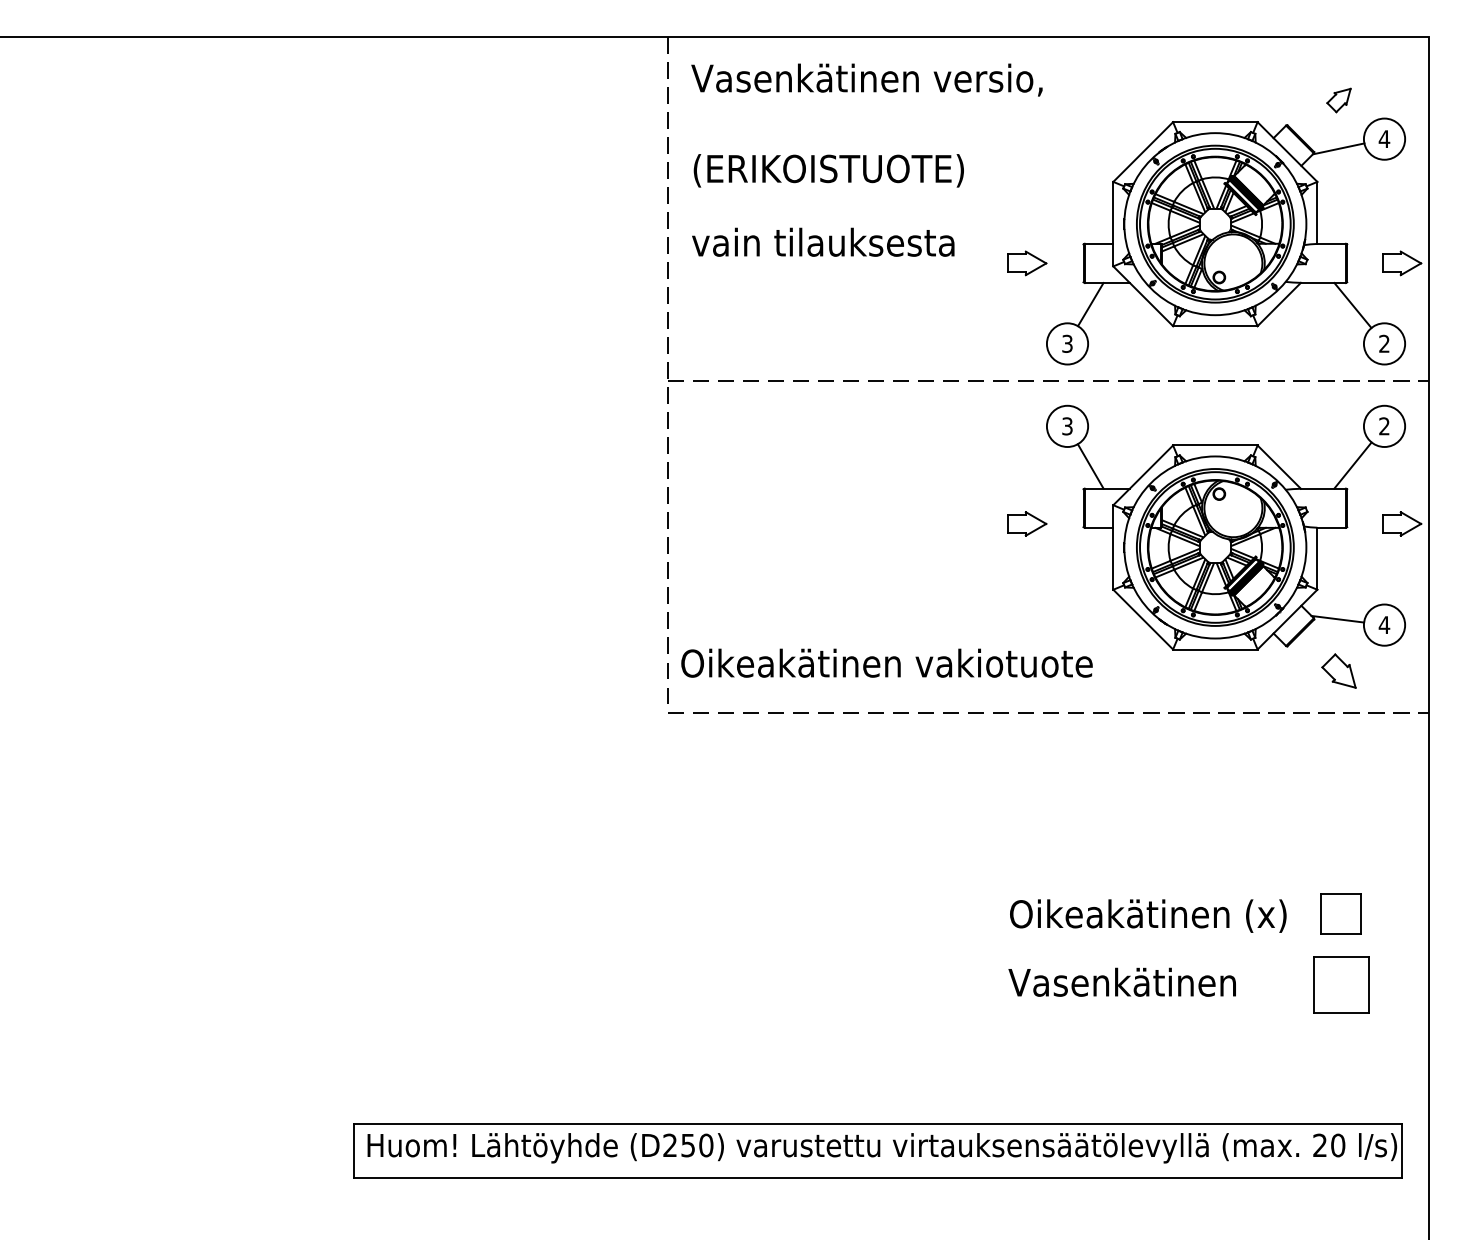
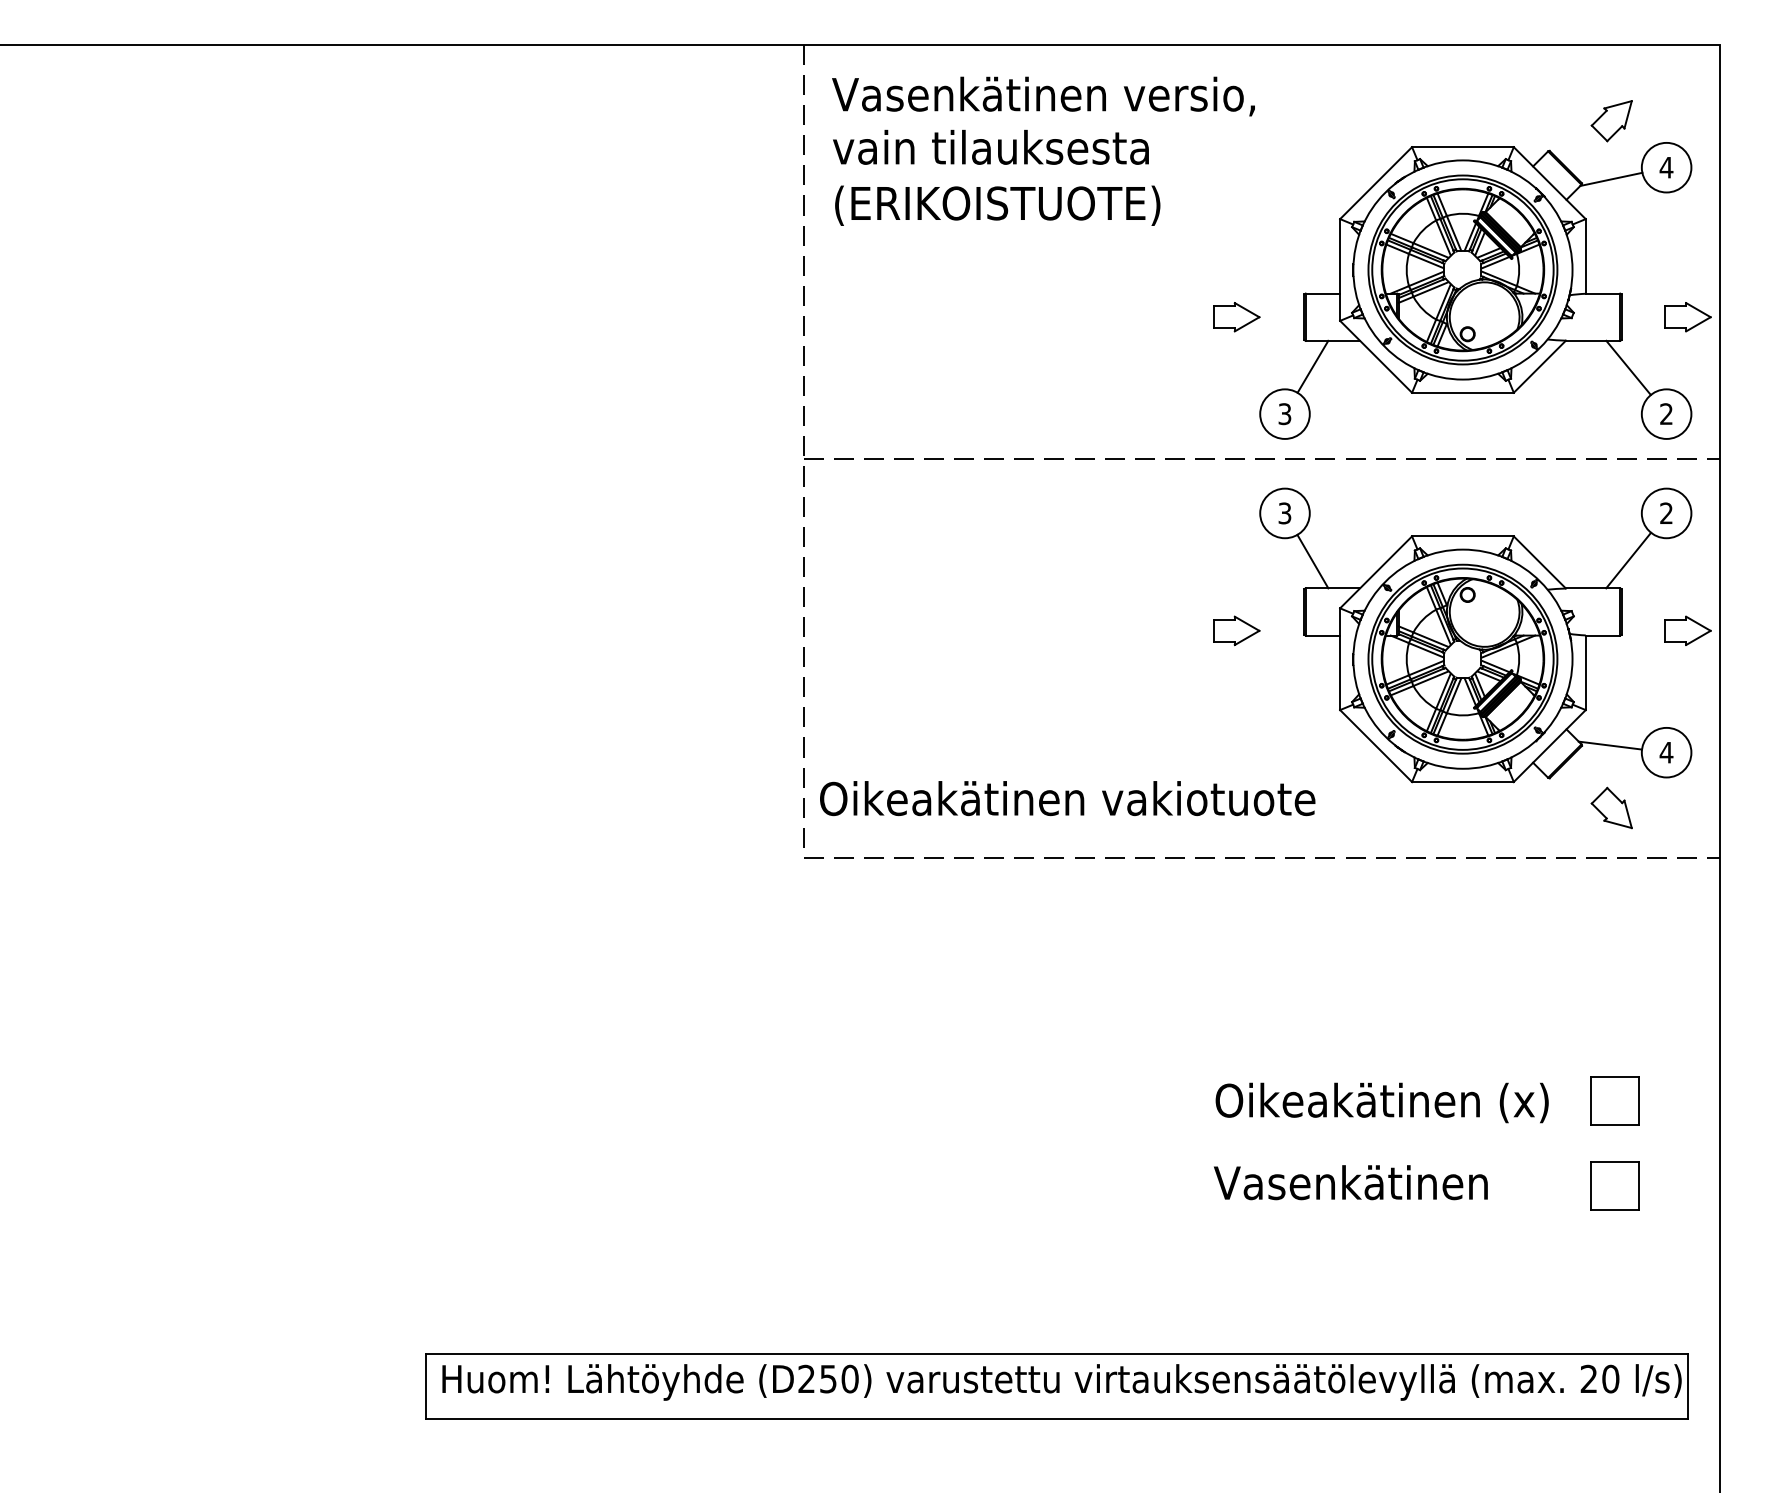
part: (1338, 100) -> (1611, 121), size x1.43
text: (823, 241) -> (991, 146), moved
part: (1340, 984) -> (1613, 1185), size x0.71

